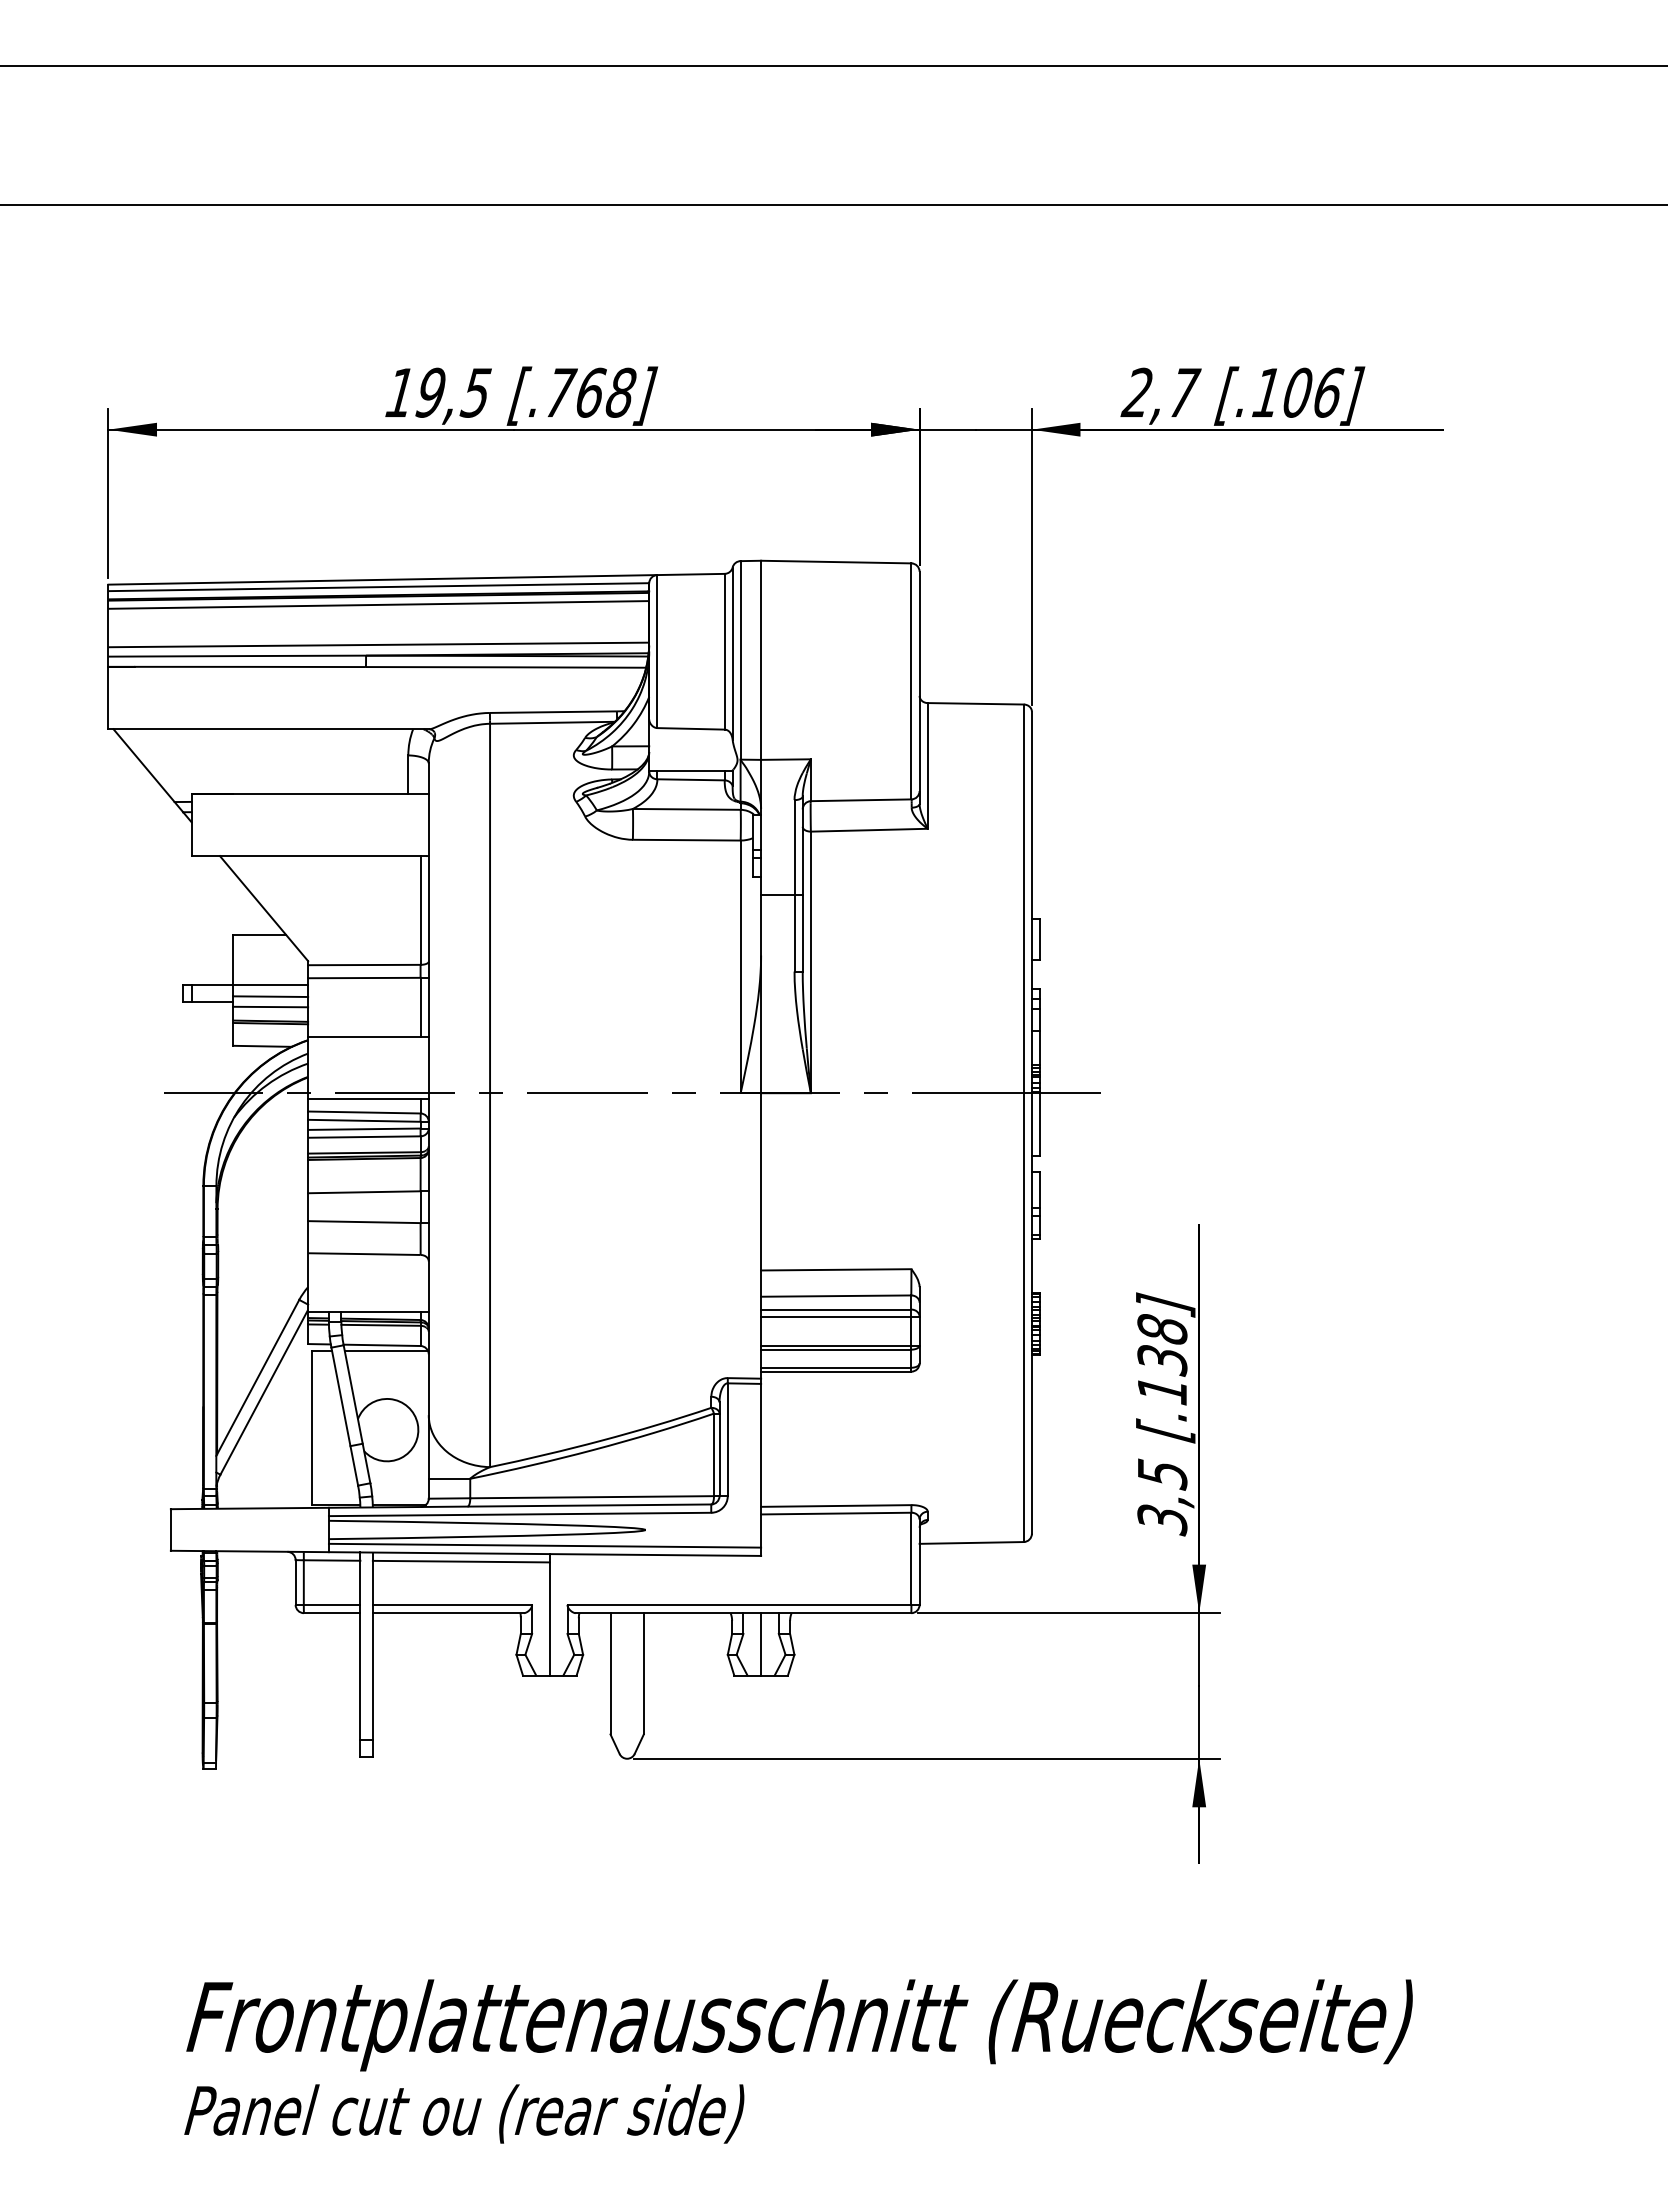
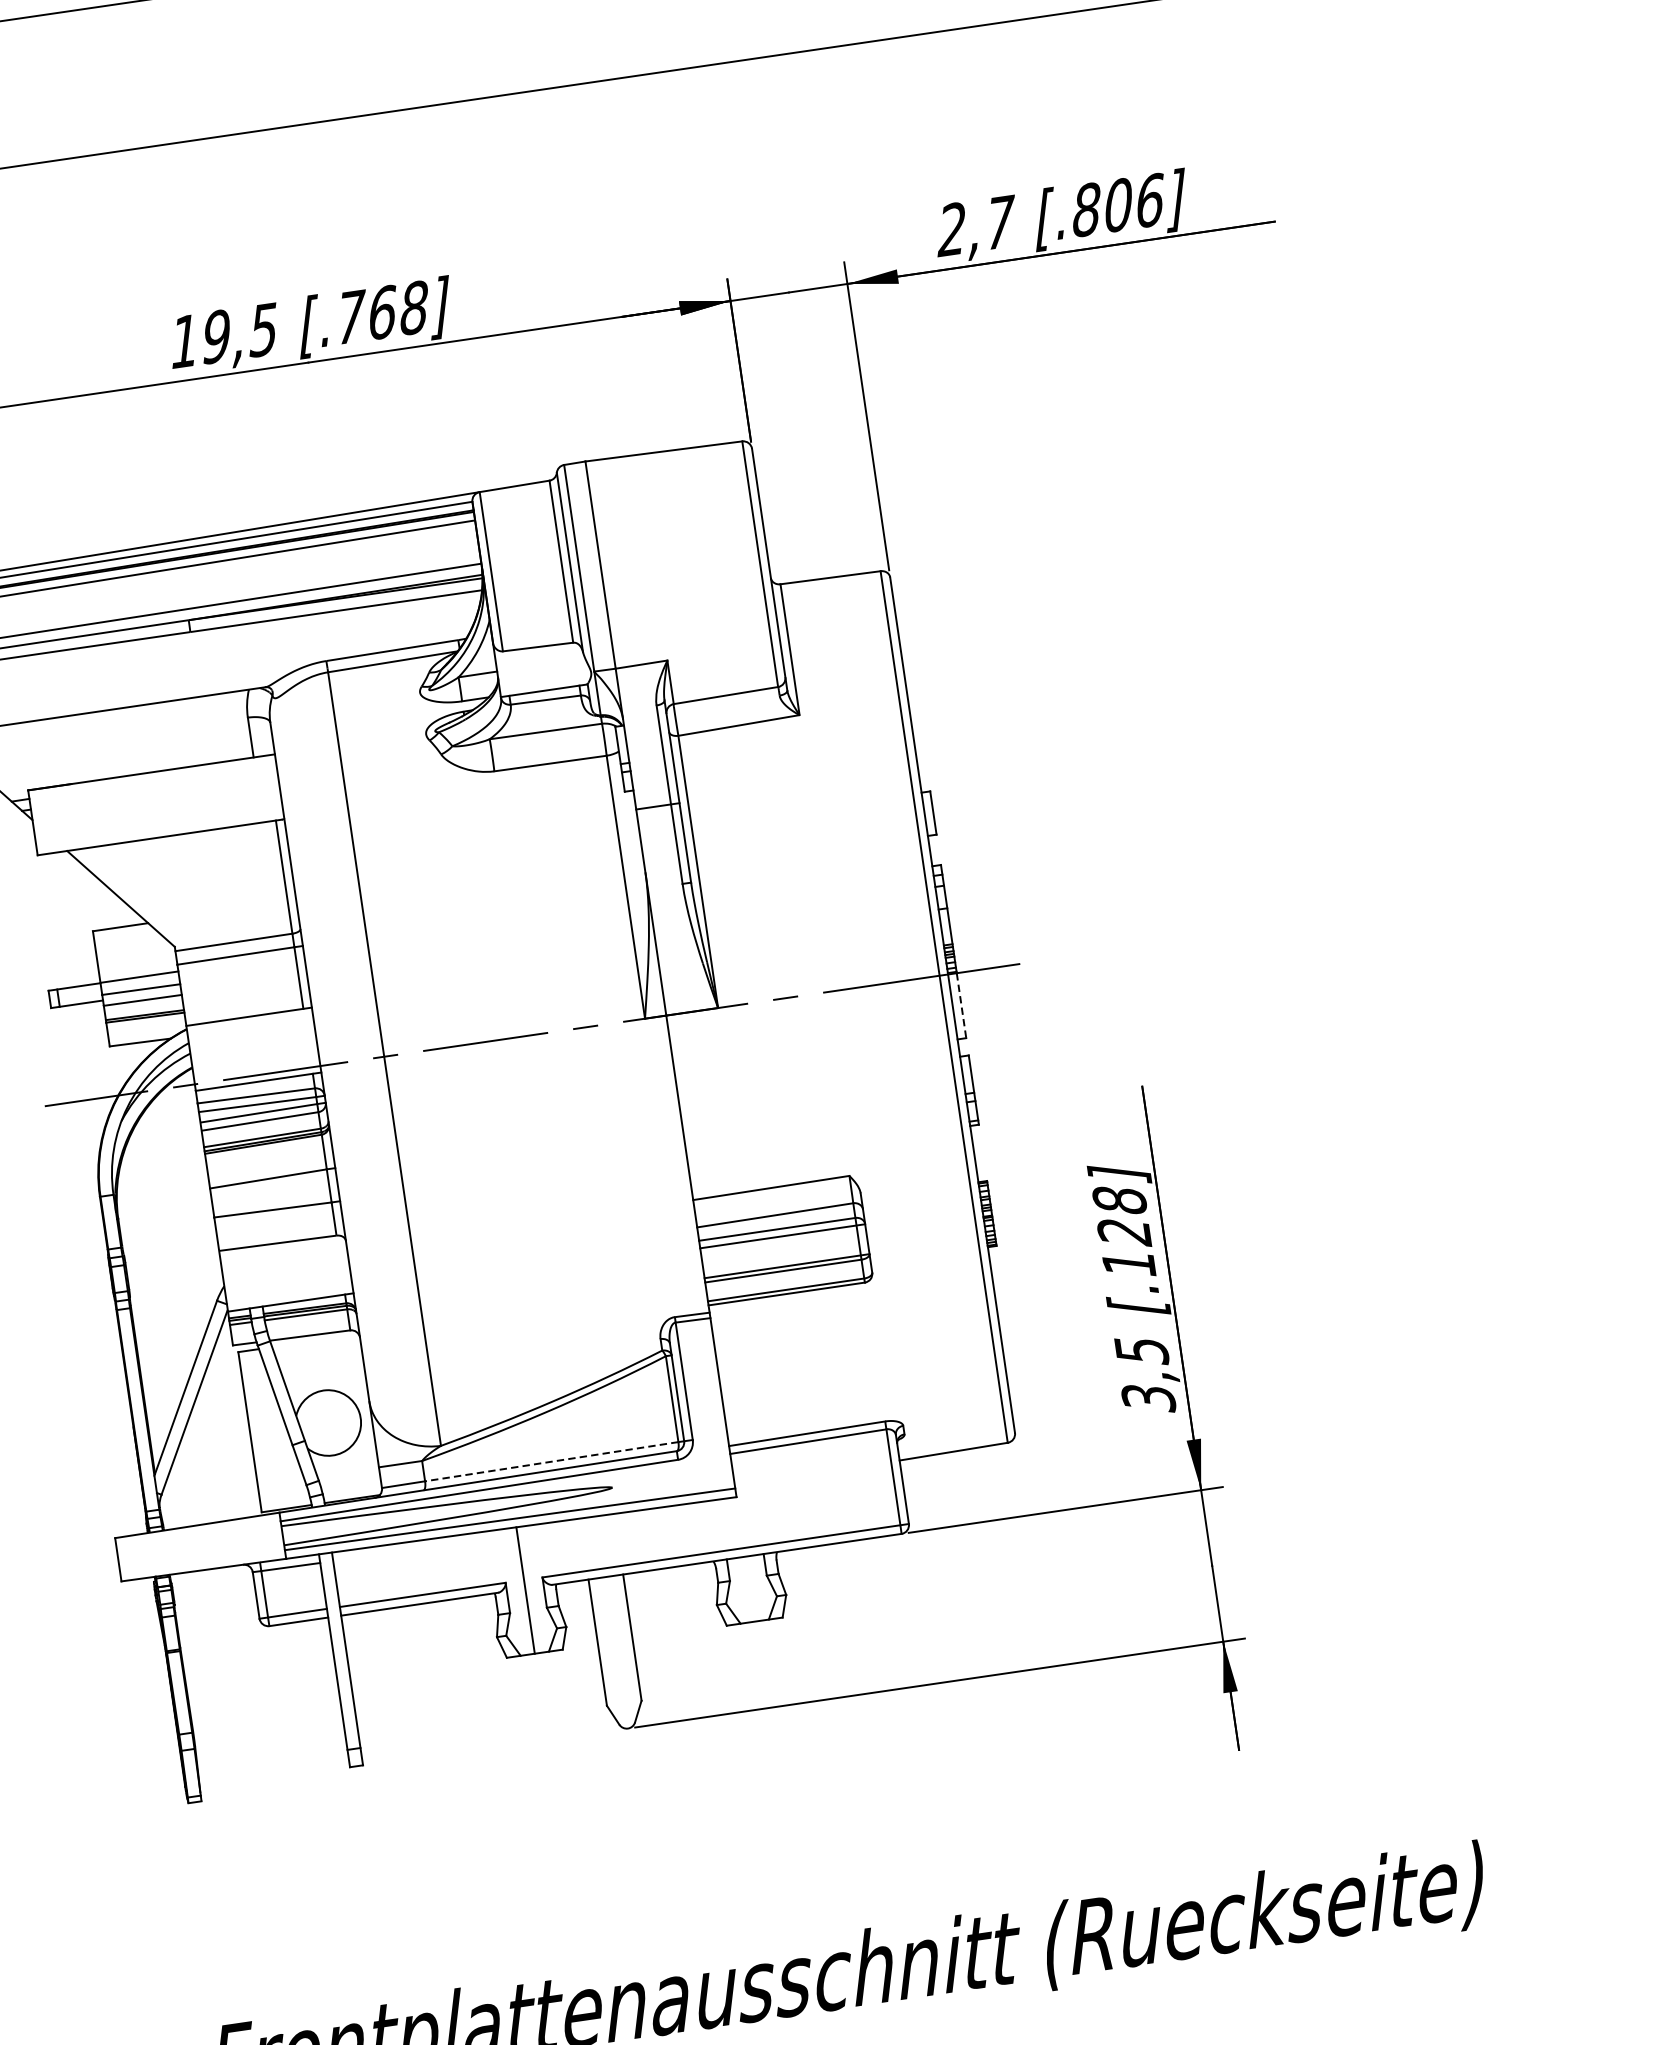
text: (1267, 392) -> (1086, 209), [.106] -> [.806]
line: (1040, 1124) -> (961, 1005), solid -> dashed
line: (386, 1351) -> (315, 1341), removed
text: (1162, 1361) -> (1124, 1233), [.138] -> [.128]
line: (592, 1497) -> (552, 1461), solid -> dashed
line: (460, 1561) -> (424, 1548), removed
line: (761, 1644) -> (750, 1589), removed

